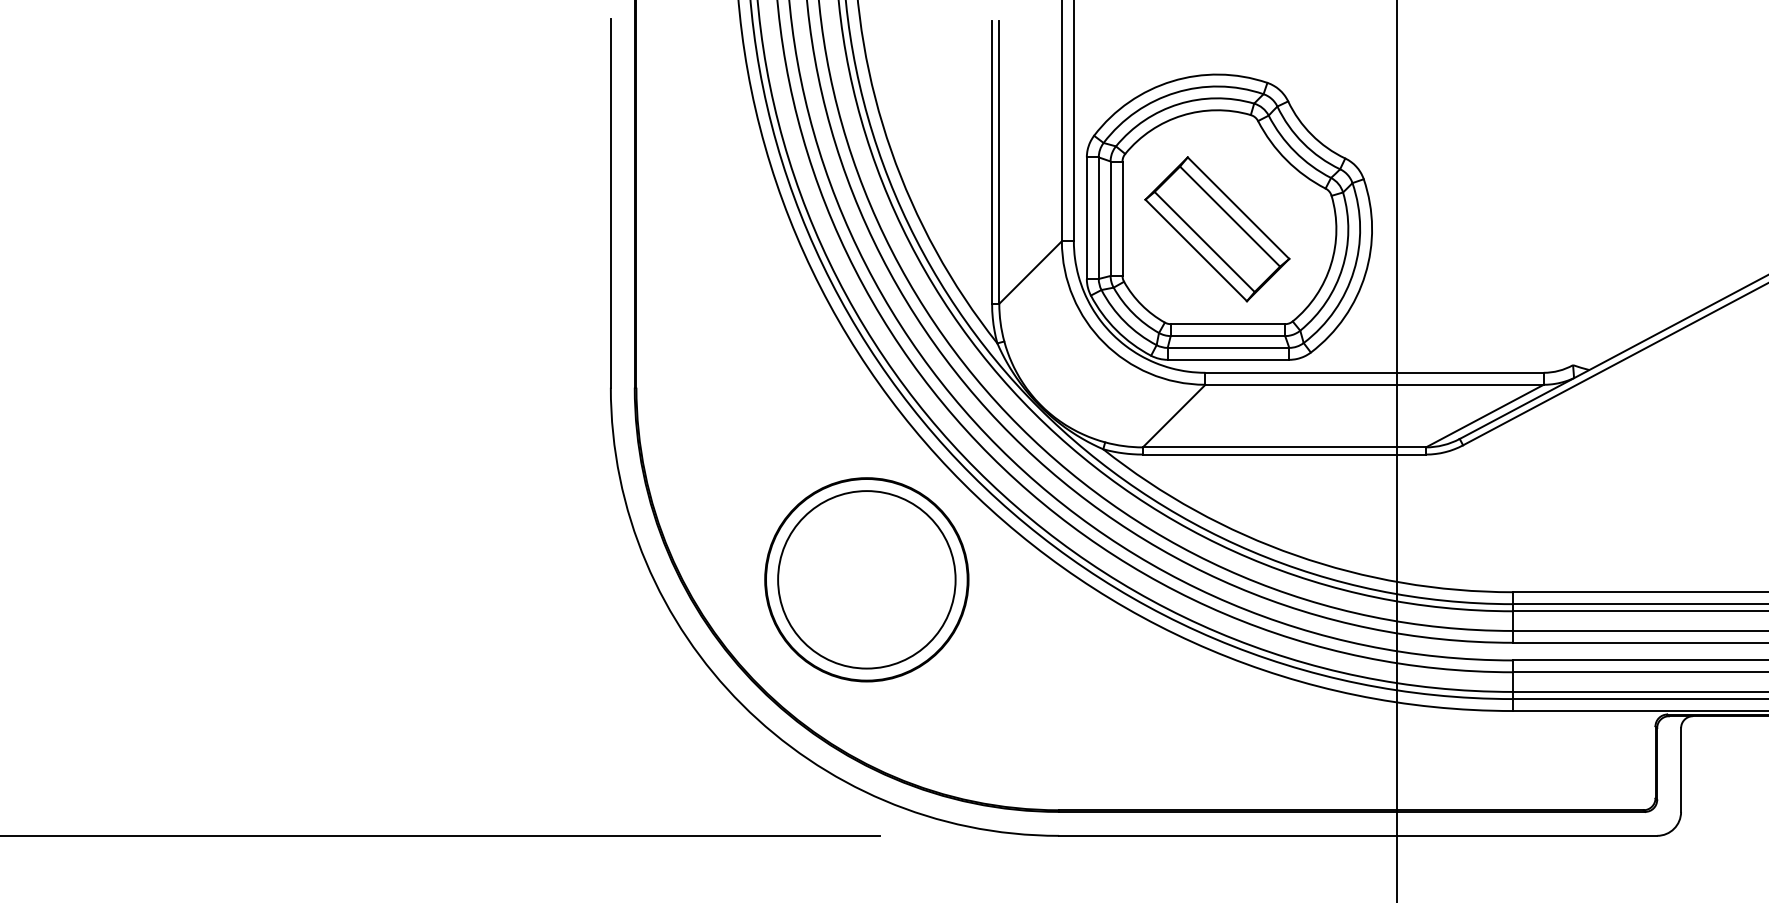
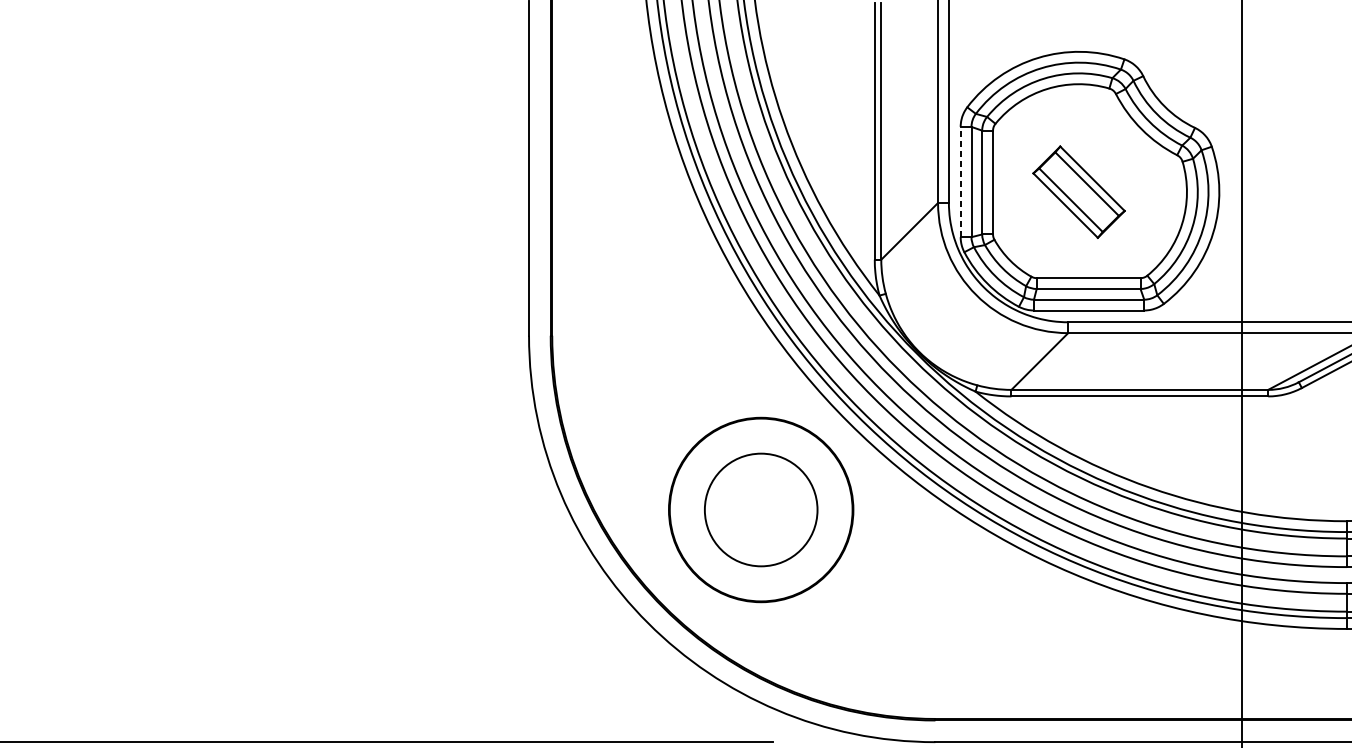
line: (1086, 218) -> (960, 182), solid -> dashed
part: (1217, 229) -> (1079, 192), size x0.7
circle: (866, 579) -> (760, 509), size x0.7

